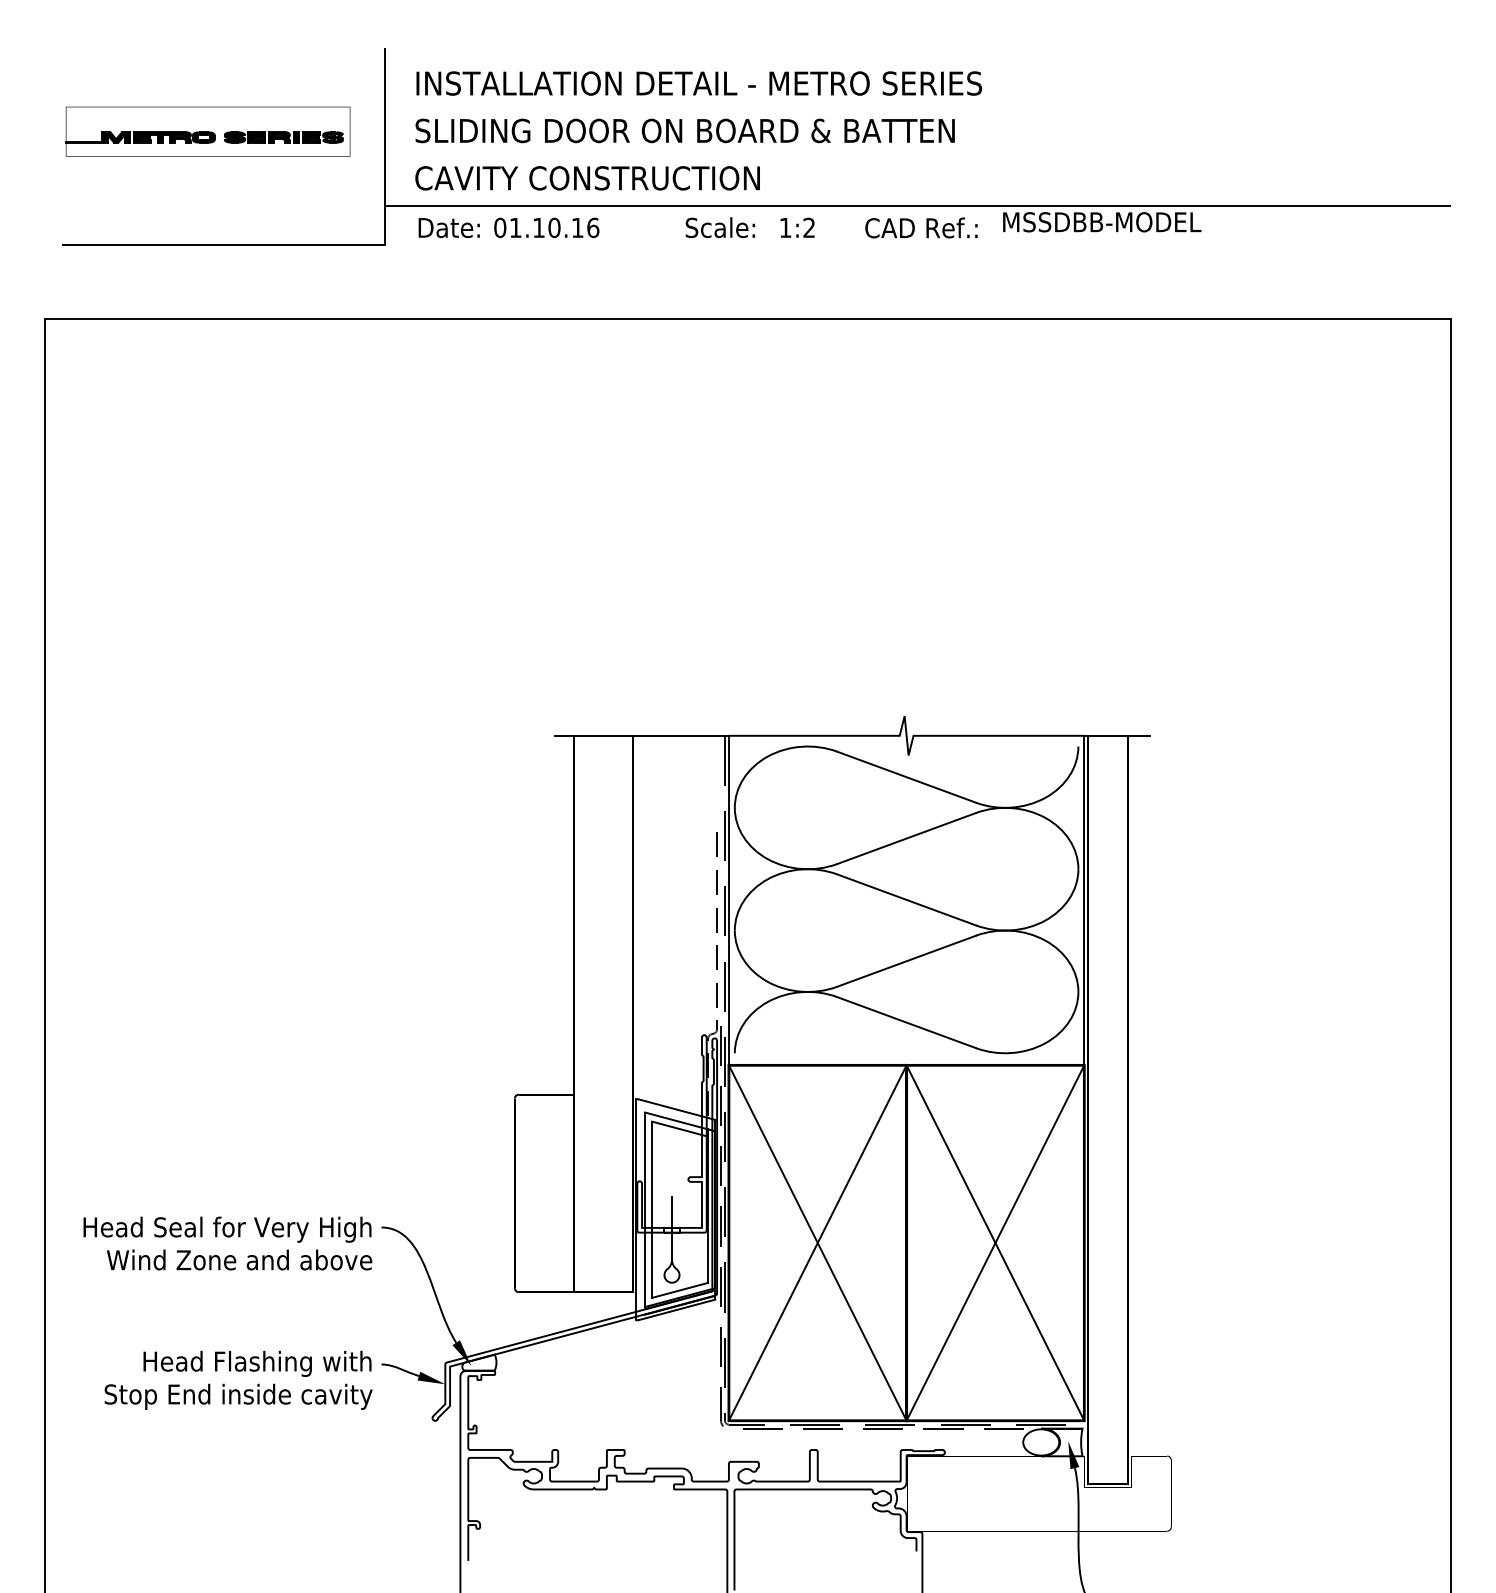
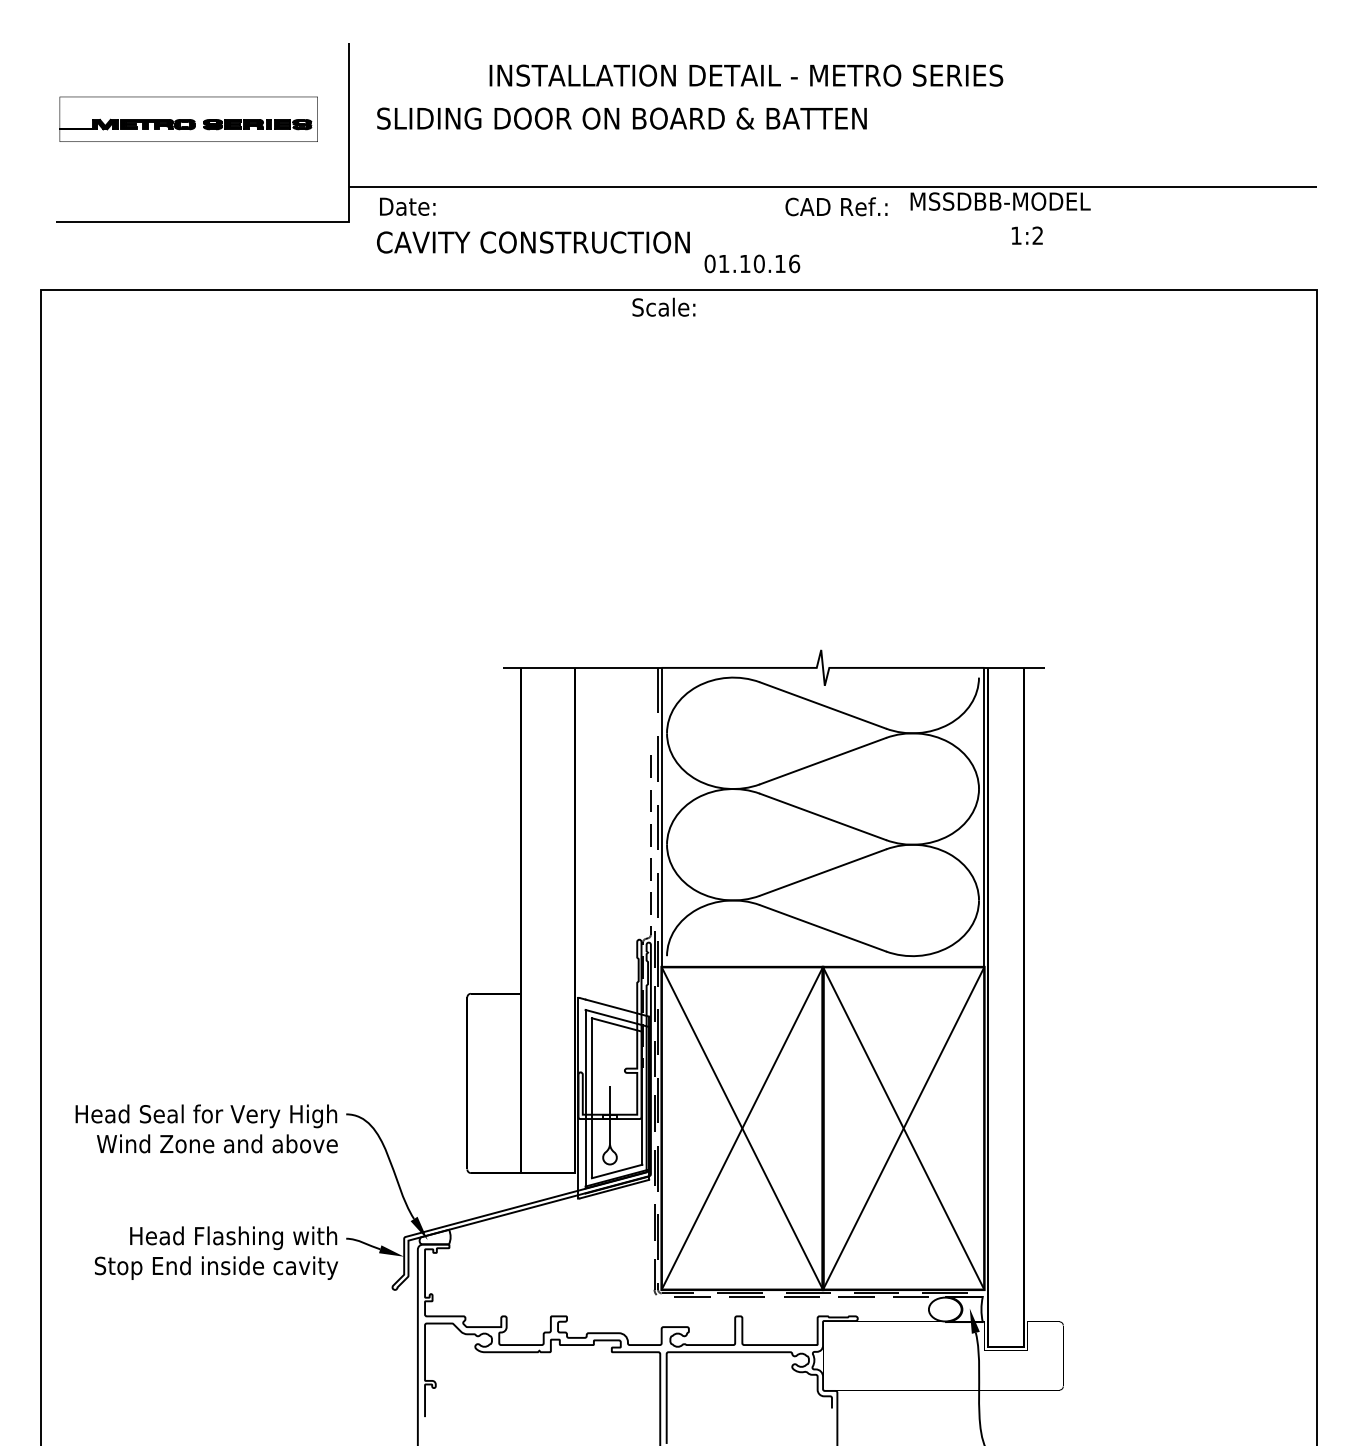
text: (698, 83) -> (745, 75), moved
text: (587, 178) -> (533, 242), moved
text: (546, 227) -> (752, 263), moved
text: (719, 227) -> (663, 307), moved
text: (797, 227) -> (1027, 235), moved

